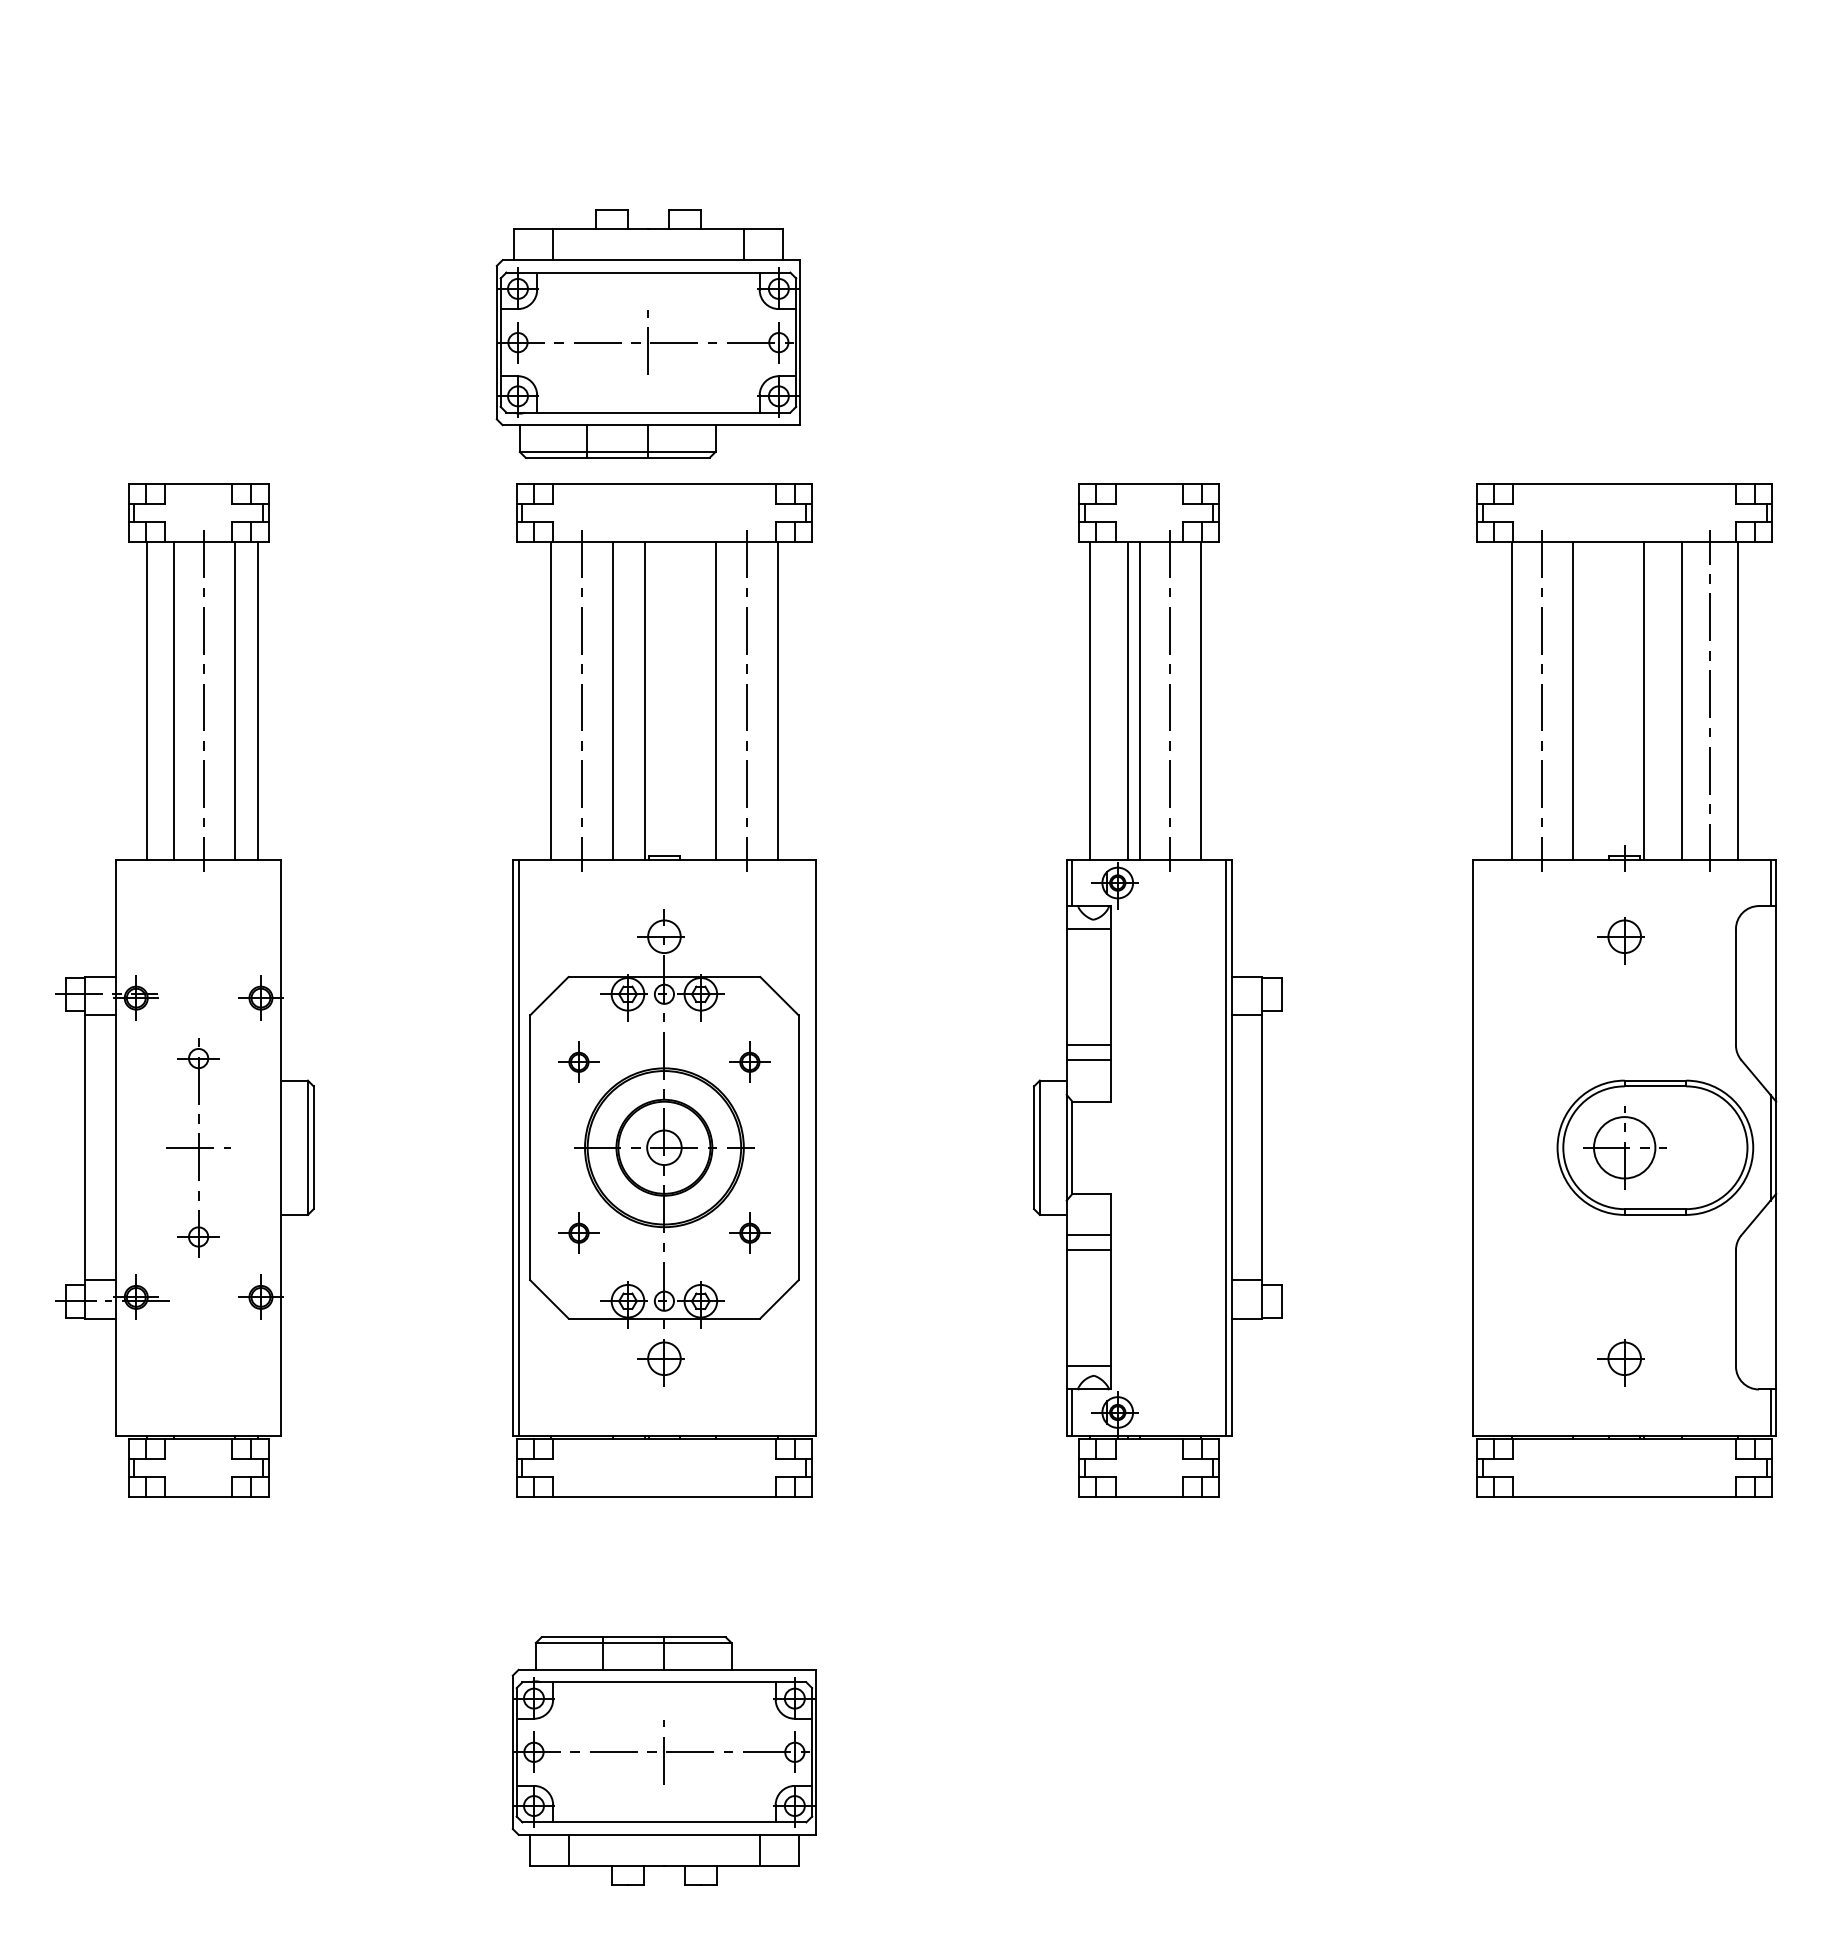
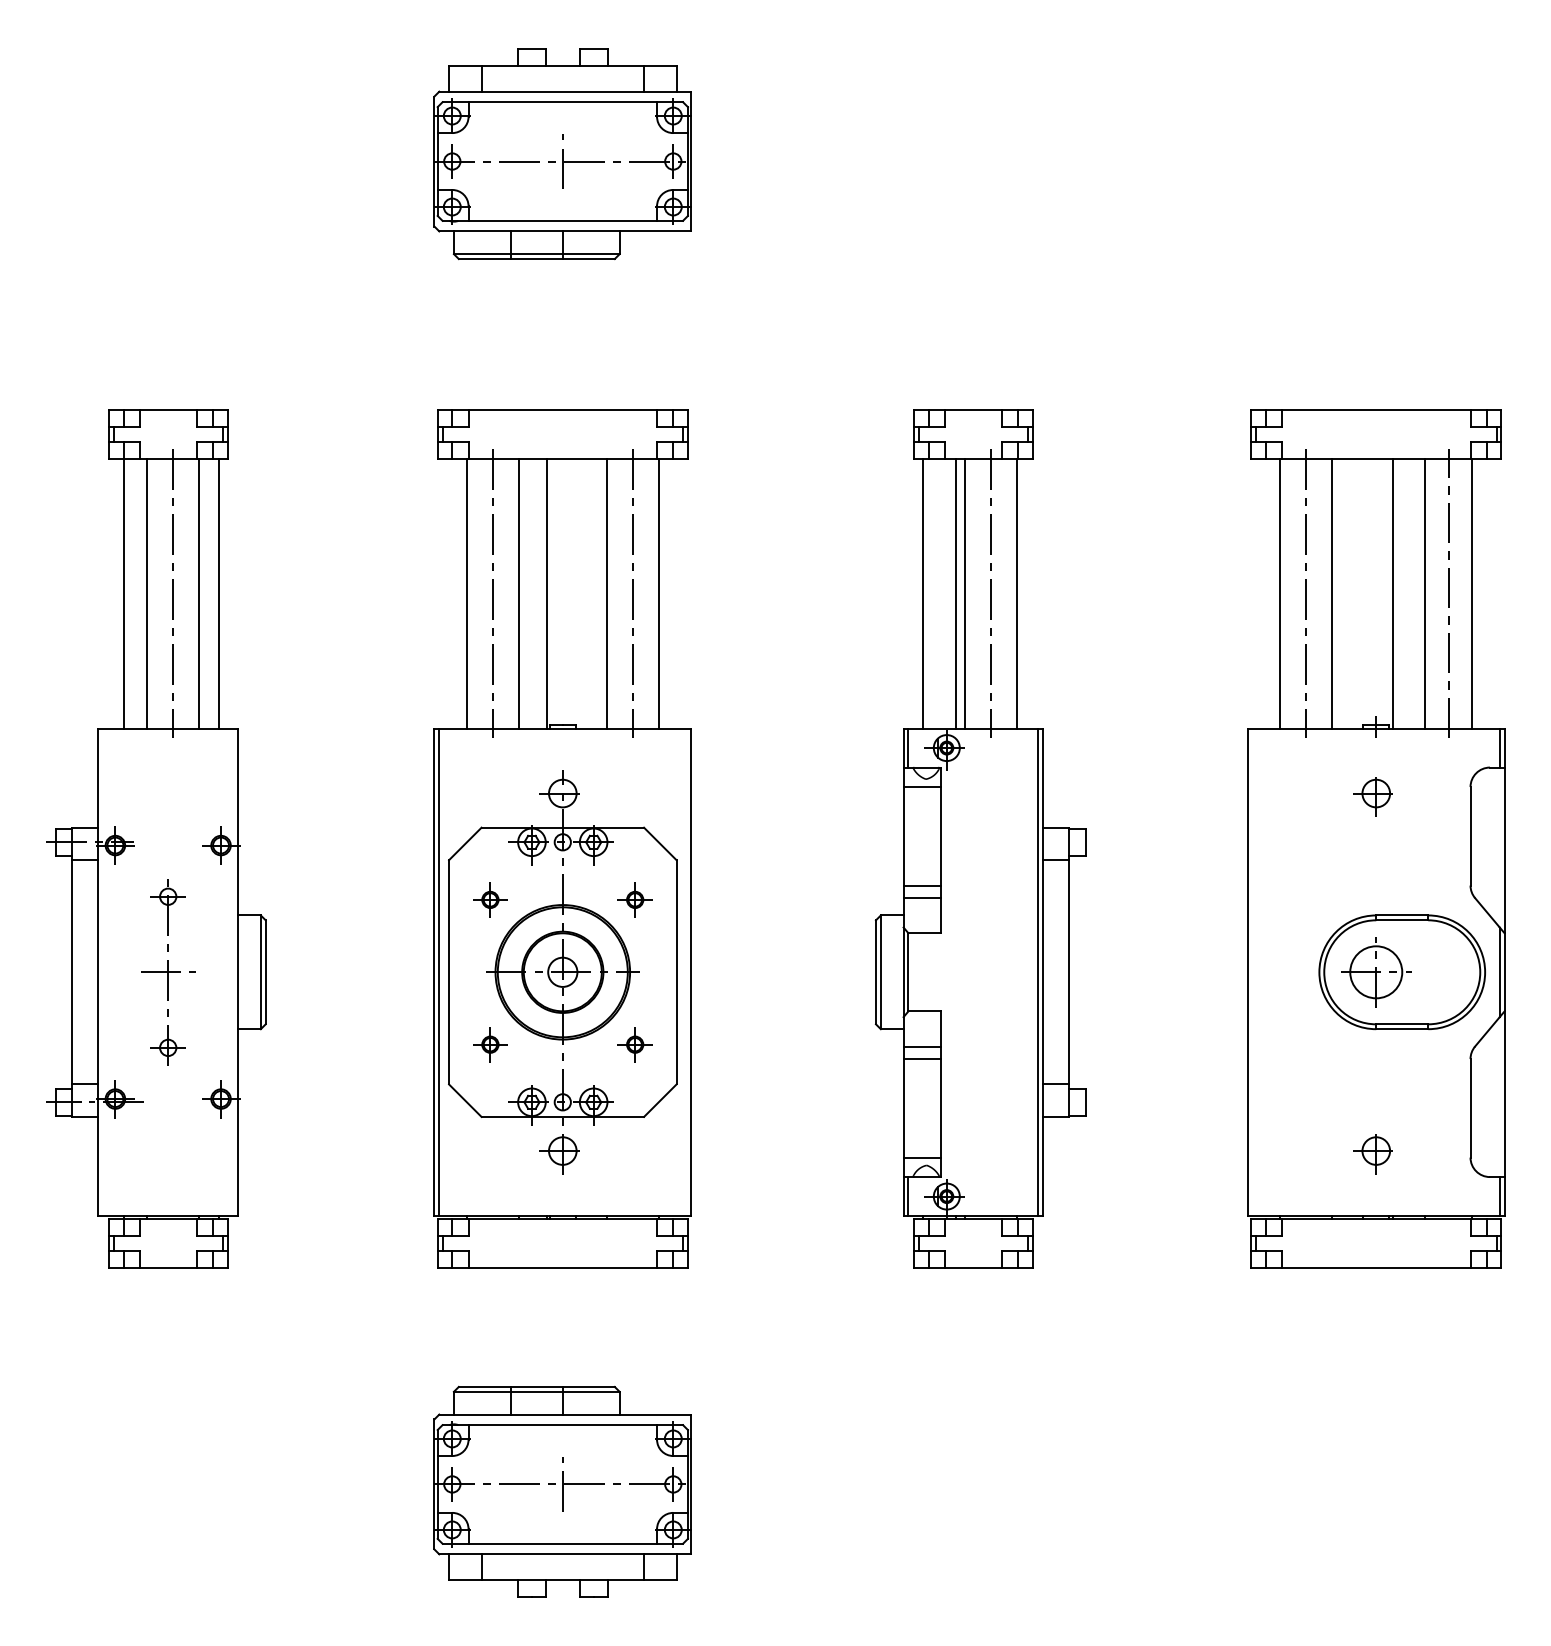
part: (647, 333) -> (562, 153), moved

